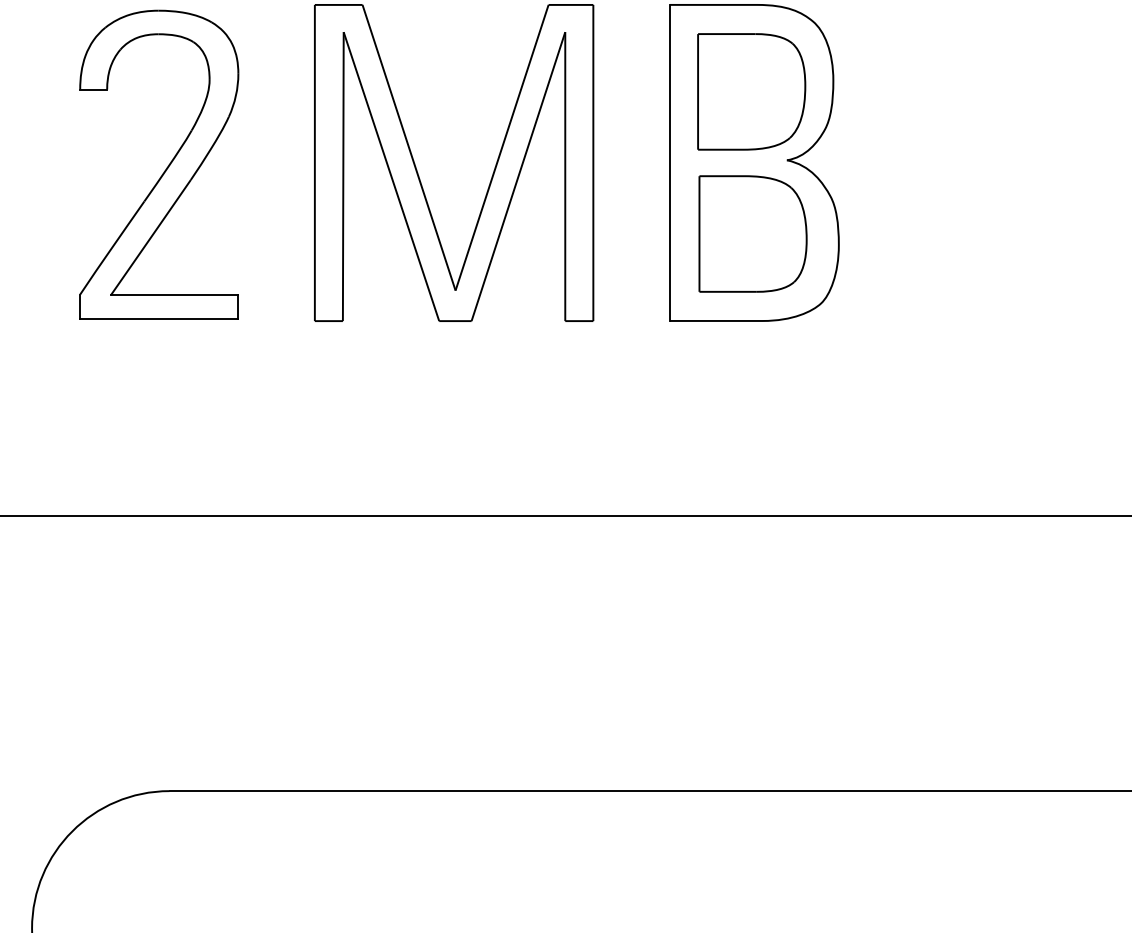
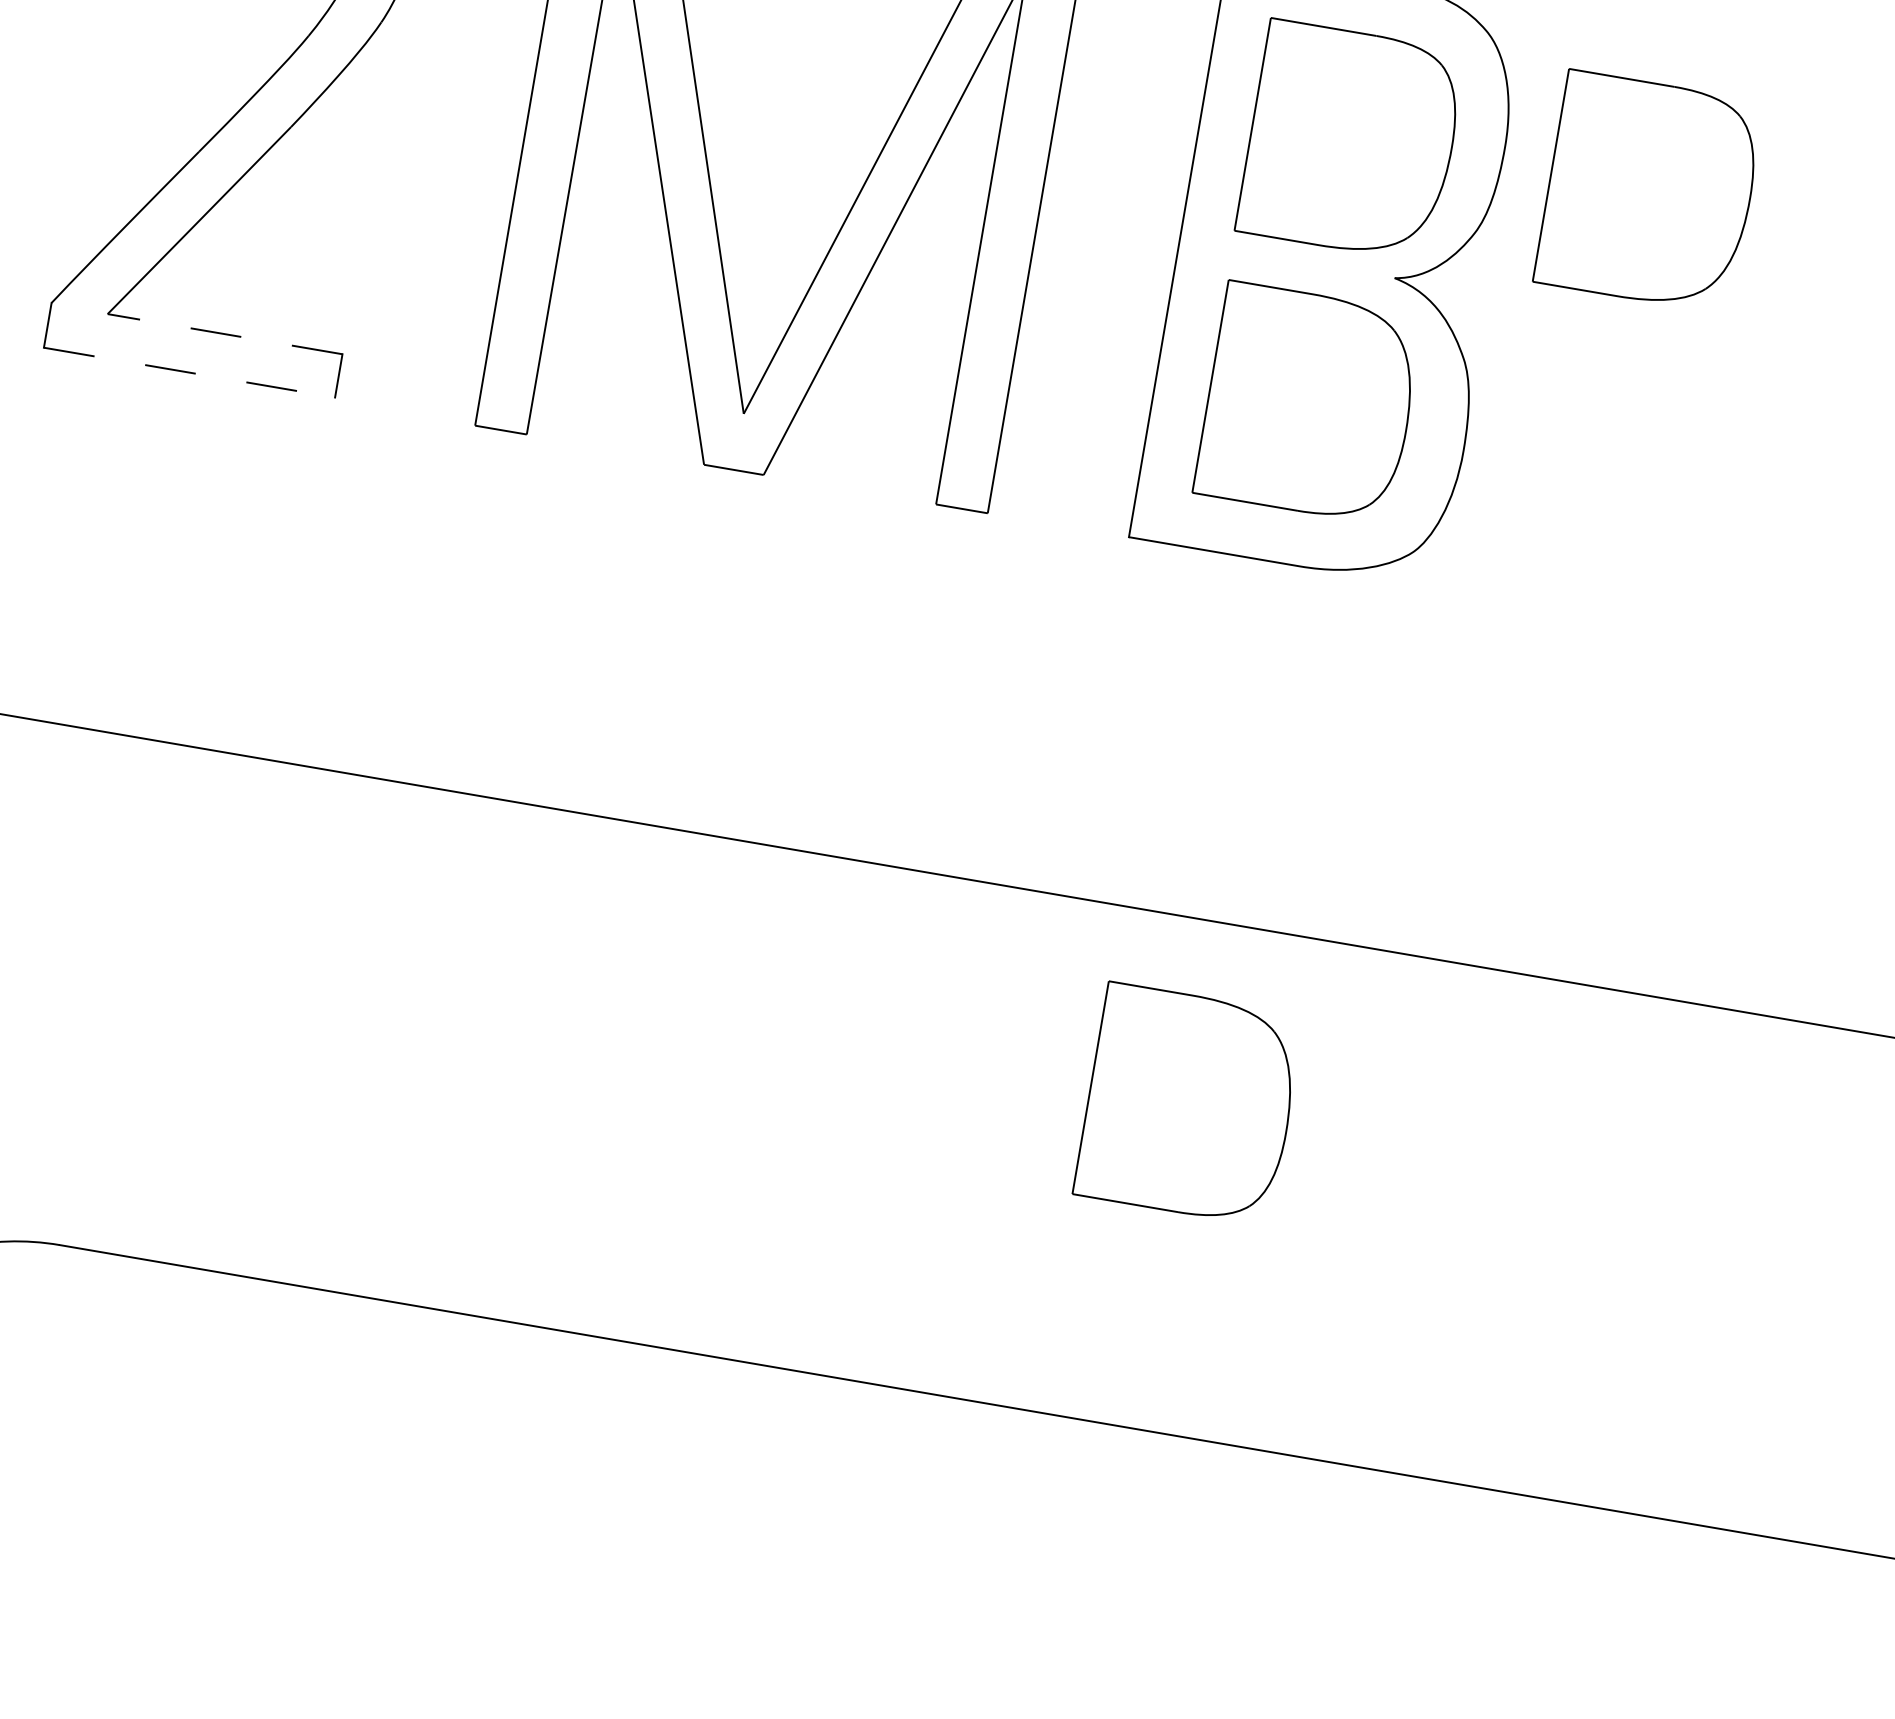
part: (913, 91) -> (1649, 191), added
line: (174, 295) -> (224, 334), solid -> dashed
line: (159, 318) -> (190, 371), solid -> dashed
part: (752, 614) -> (1188, 1103), added

